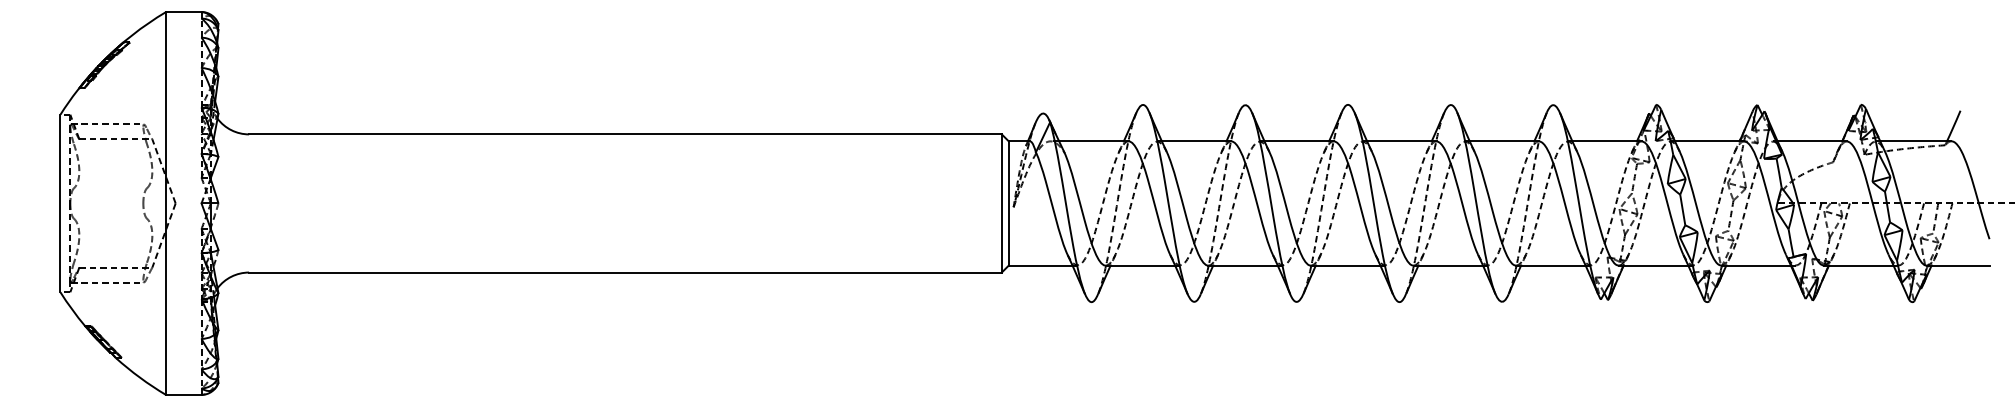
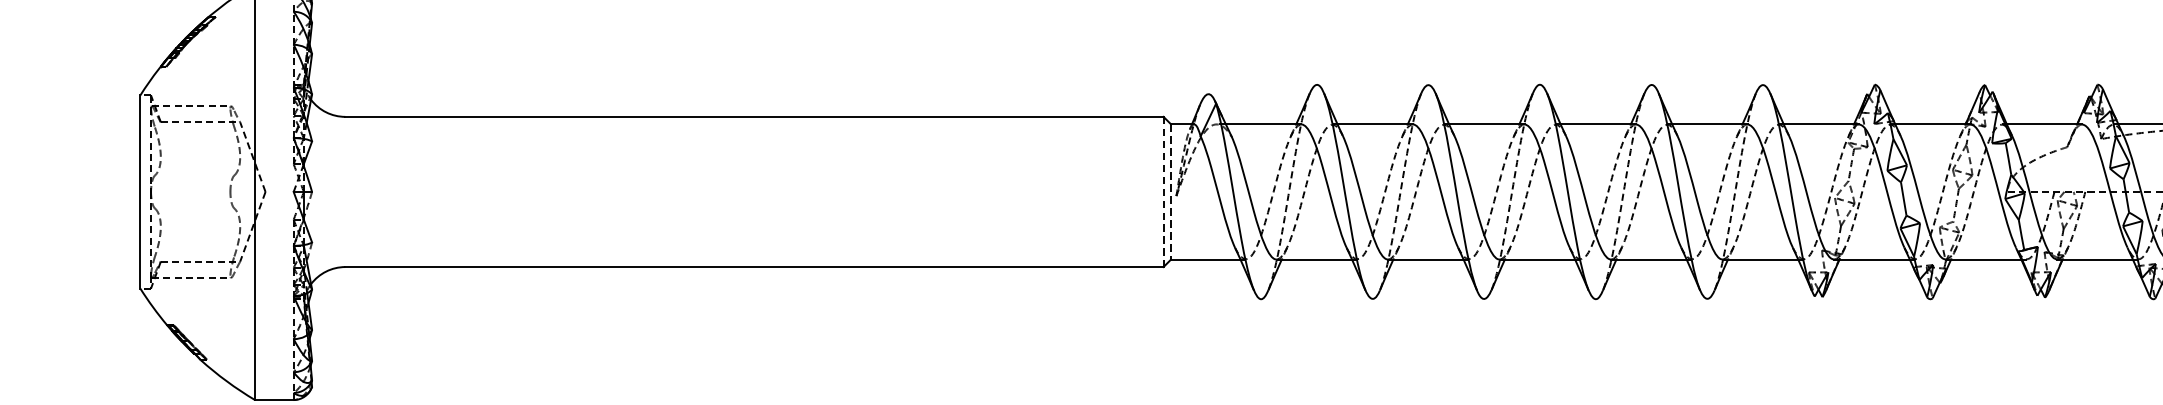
line: (1001, 203) -> (1163, 191), solid -> dashed
line: (1008, 203) -> (1170, 191), solid -> dashed

